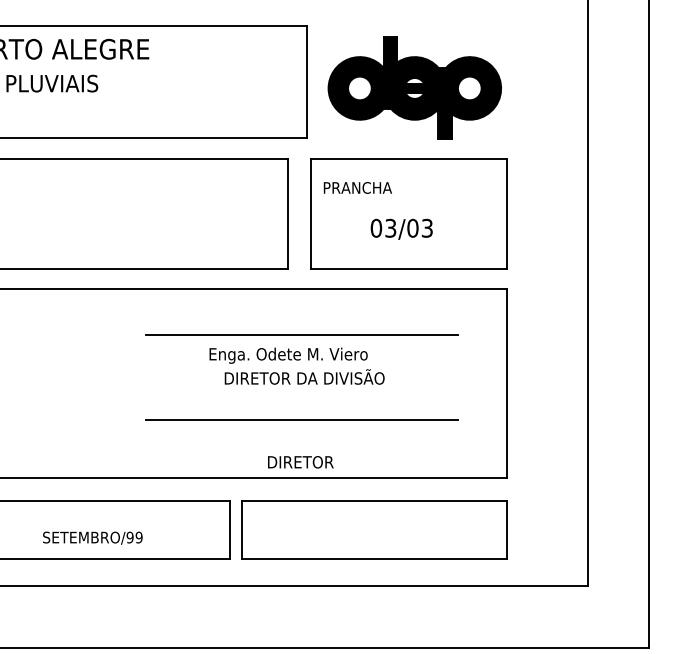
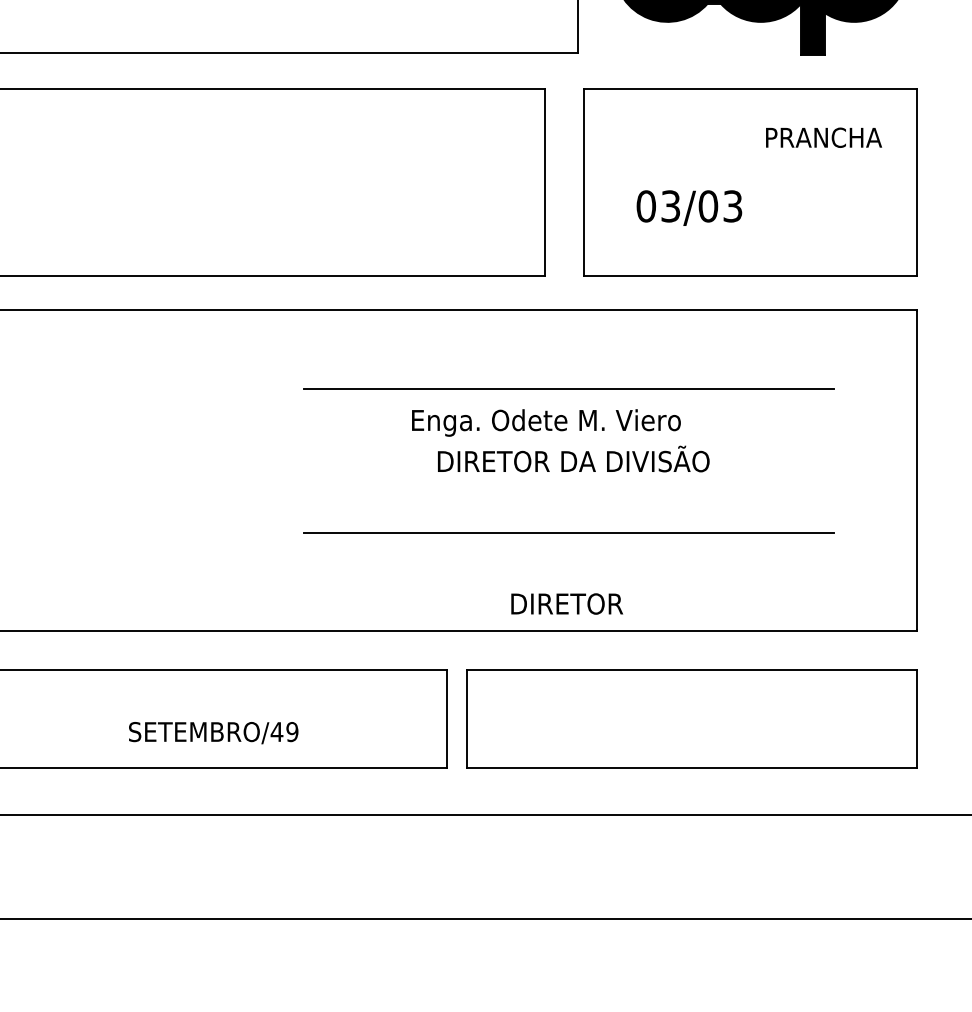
text: (357, 187) -> (823, 136), moved
text: (401, 228) -> (688, 206), moved
text: (129, 537) -> (275, 731), SETEMBRO/99 -> SETEMBRO/49

